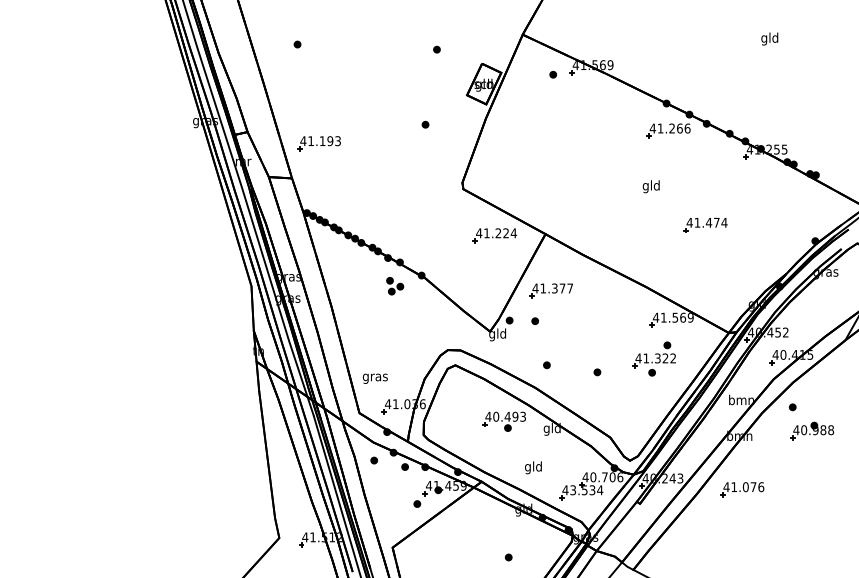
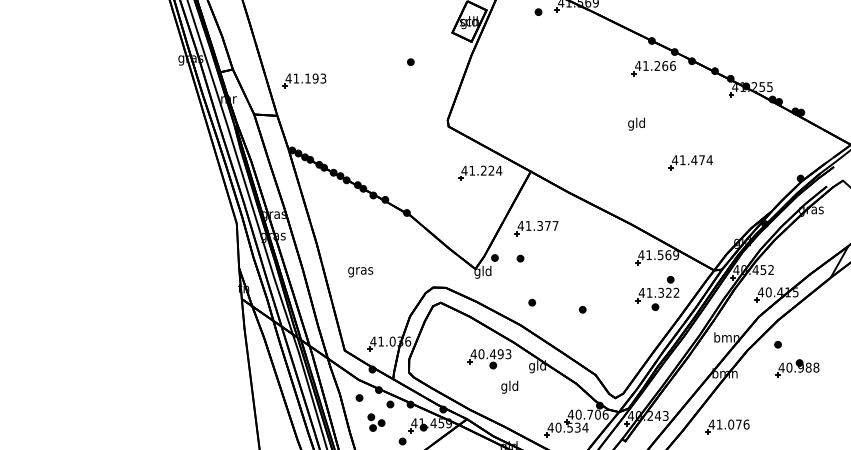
part: (395, 286) -> (376, 422), moved
part: (653, 358) -> (656, 292), moved
text: (374, 378) -> (359, 271), moved
text: (533, 467) -> (509, 386), moved
text: (573, 490) -> (558, 427), 43.534 -> 40.534

